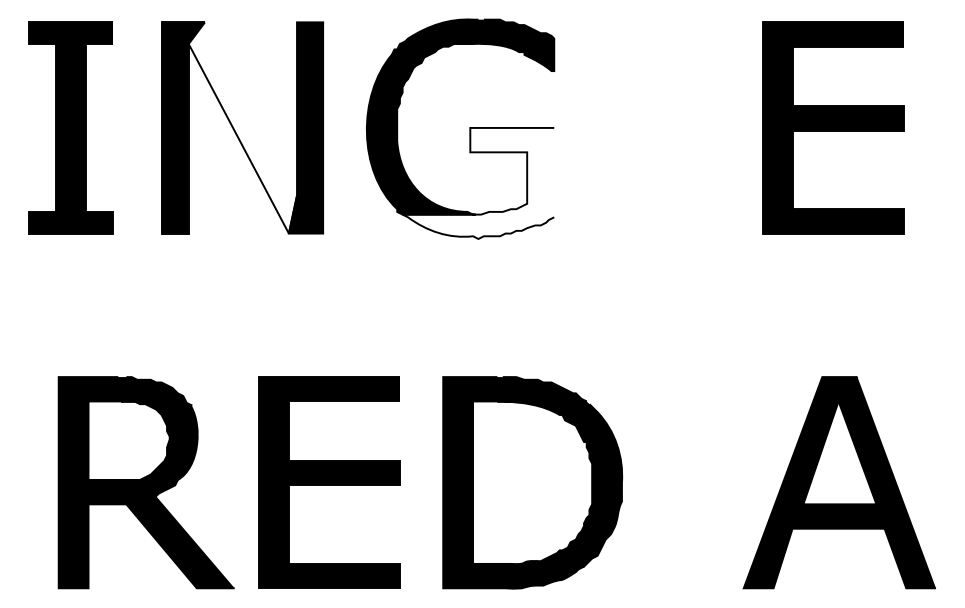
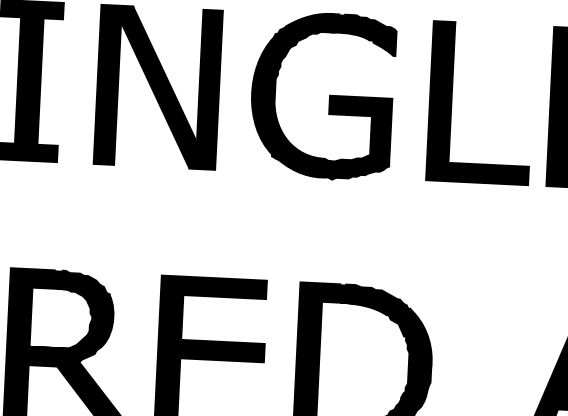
fill: (242, 127) -> (158, 87), added
part: (632, 127) -> (452, 101), added
fill: (478, 182) -> (334, 137), added

